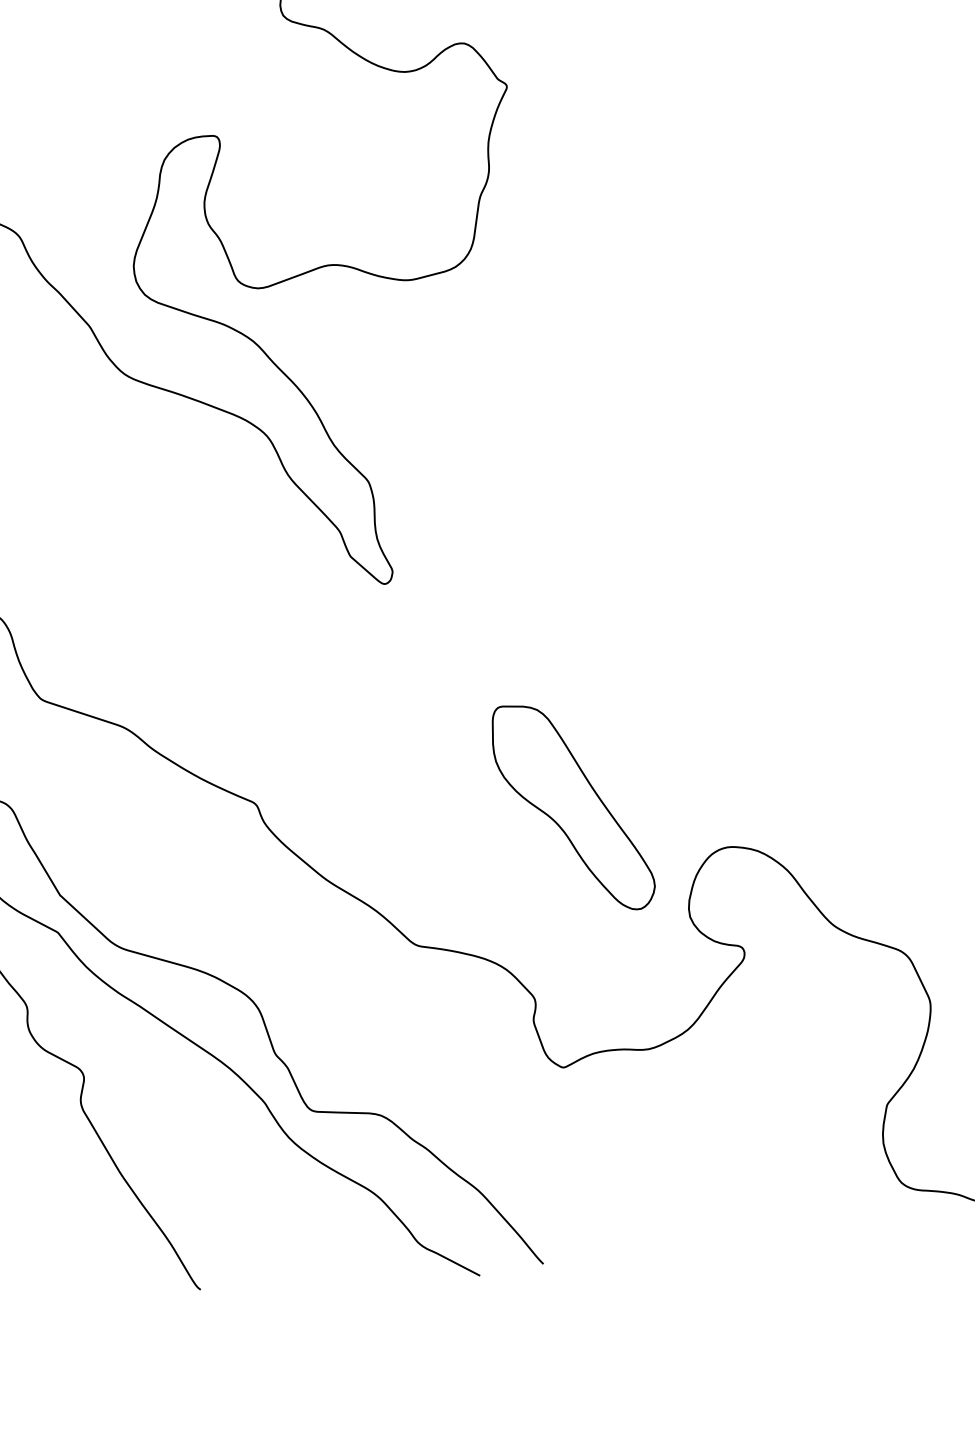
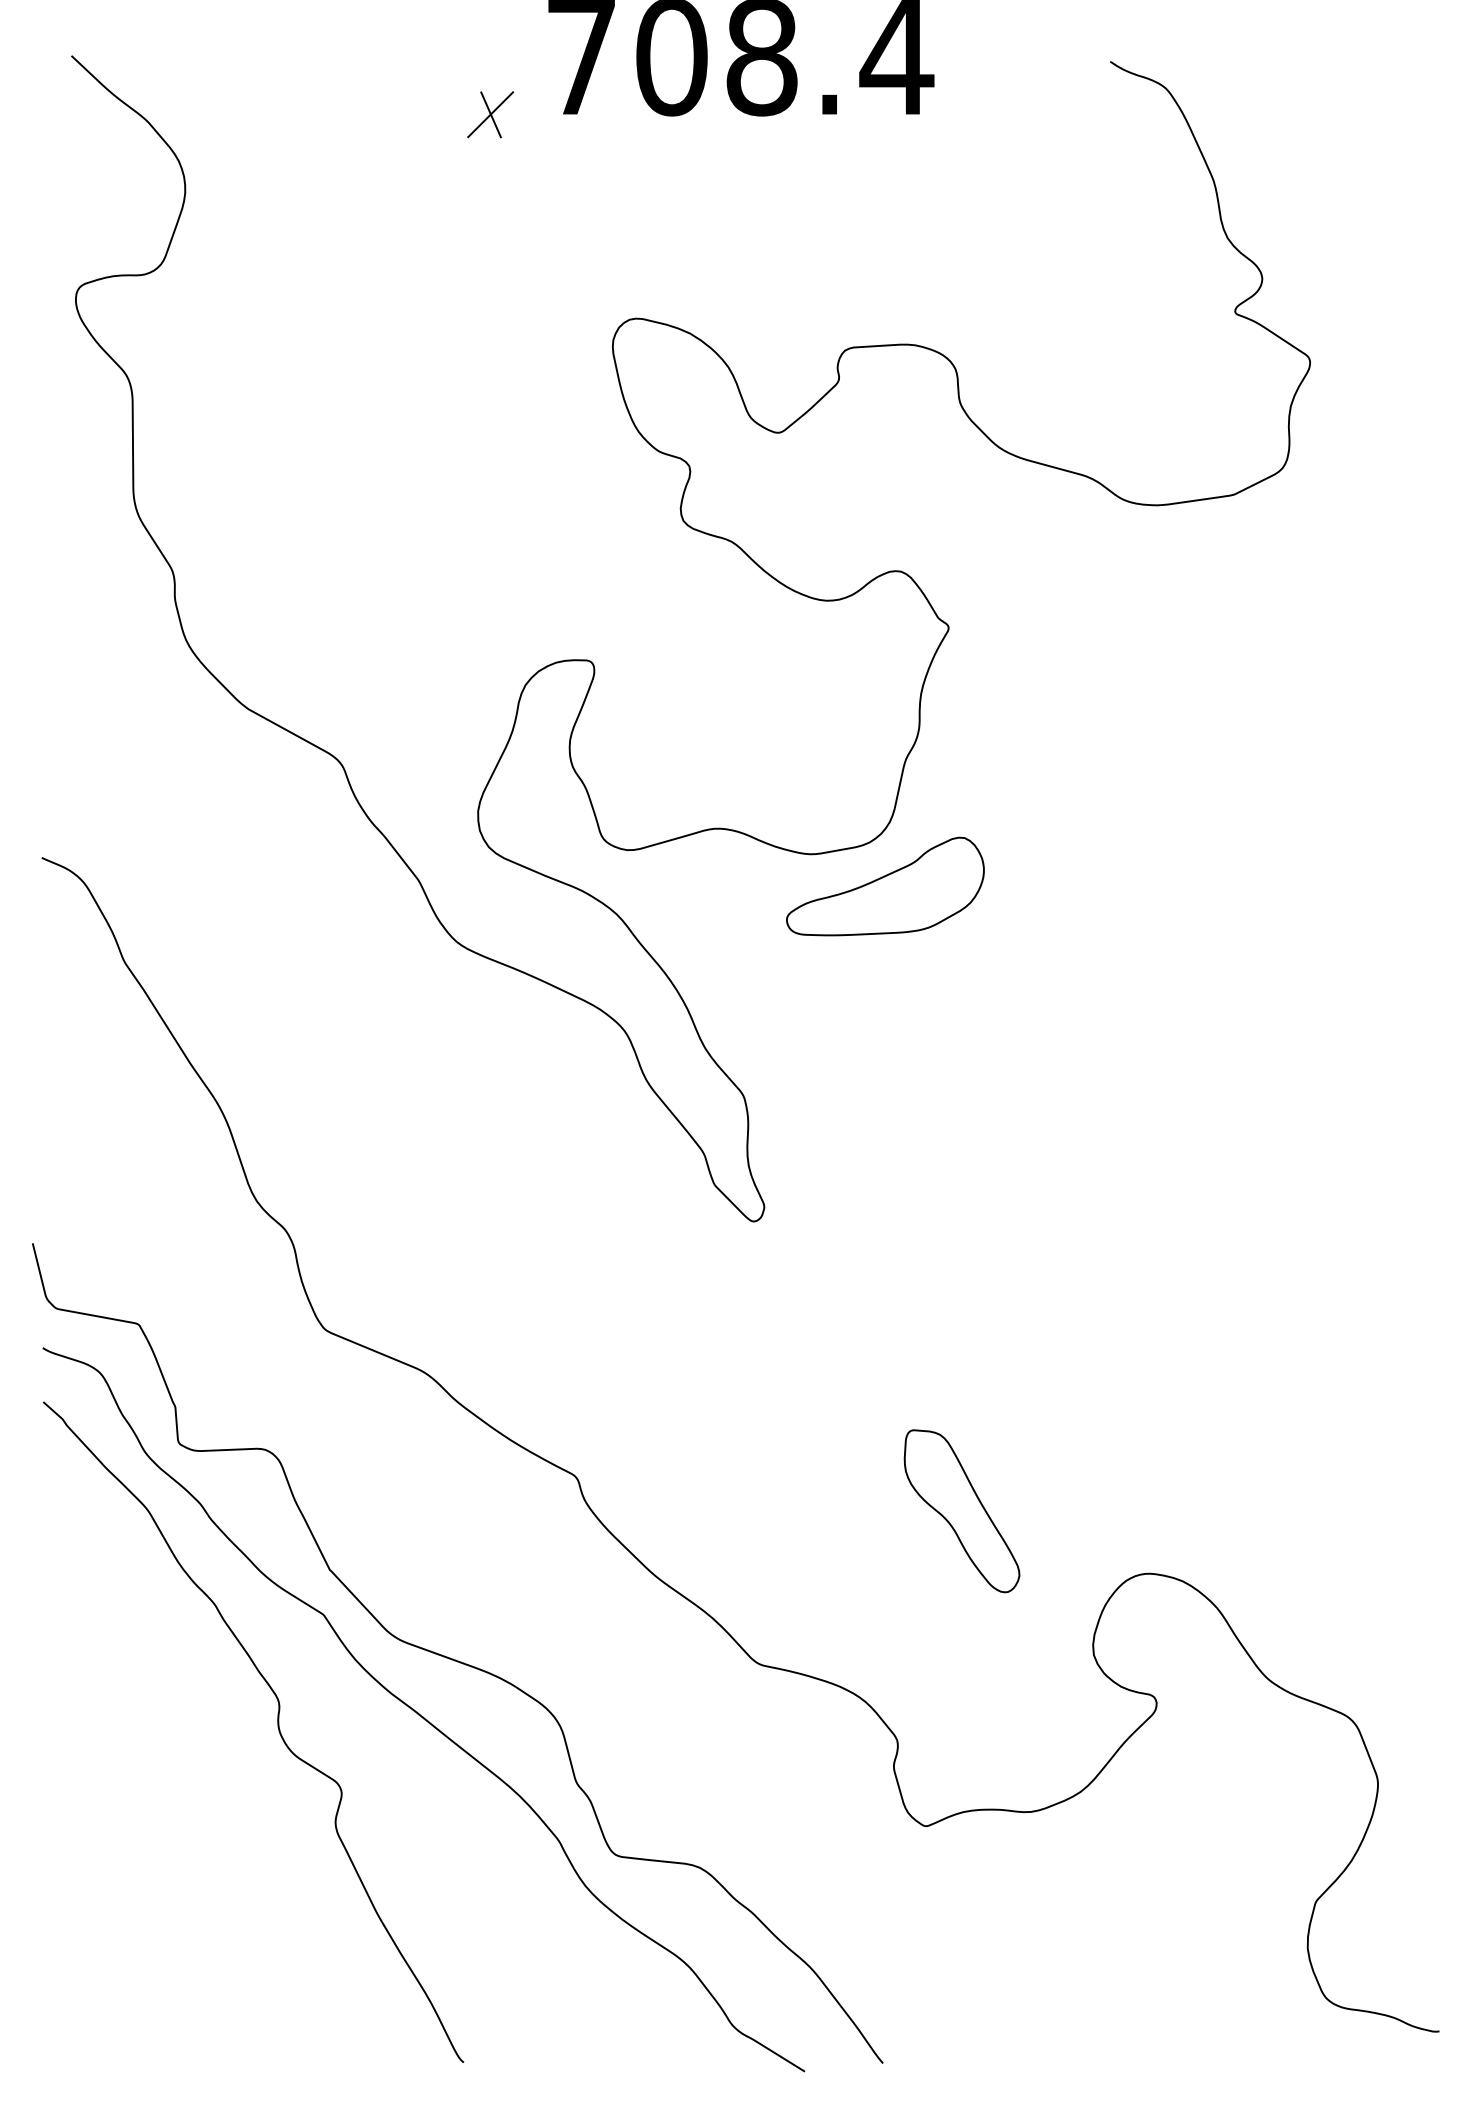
part: (471, 301) -> (885, 886), added
part: (572, 808) -> (961, 1511), size x0.62

